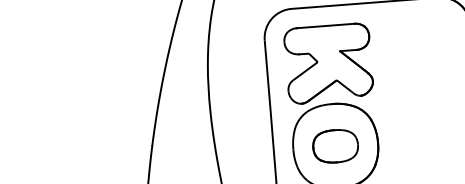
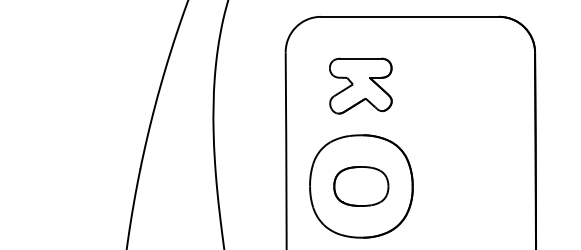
part: (328, 63) -> (360, 85), size x0.6

